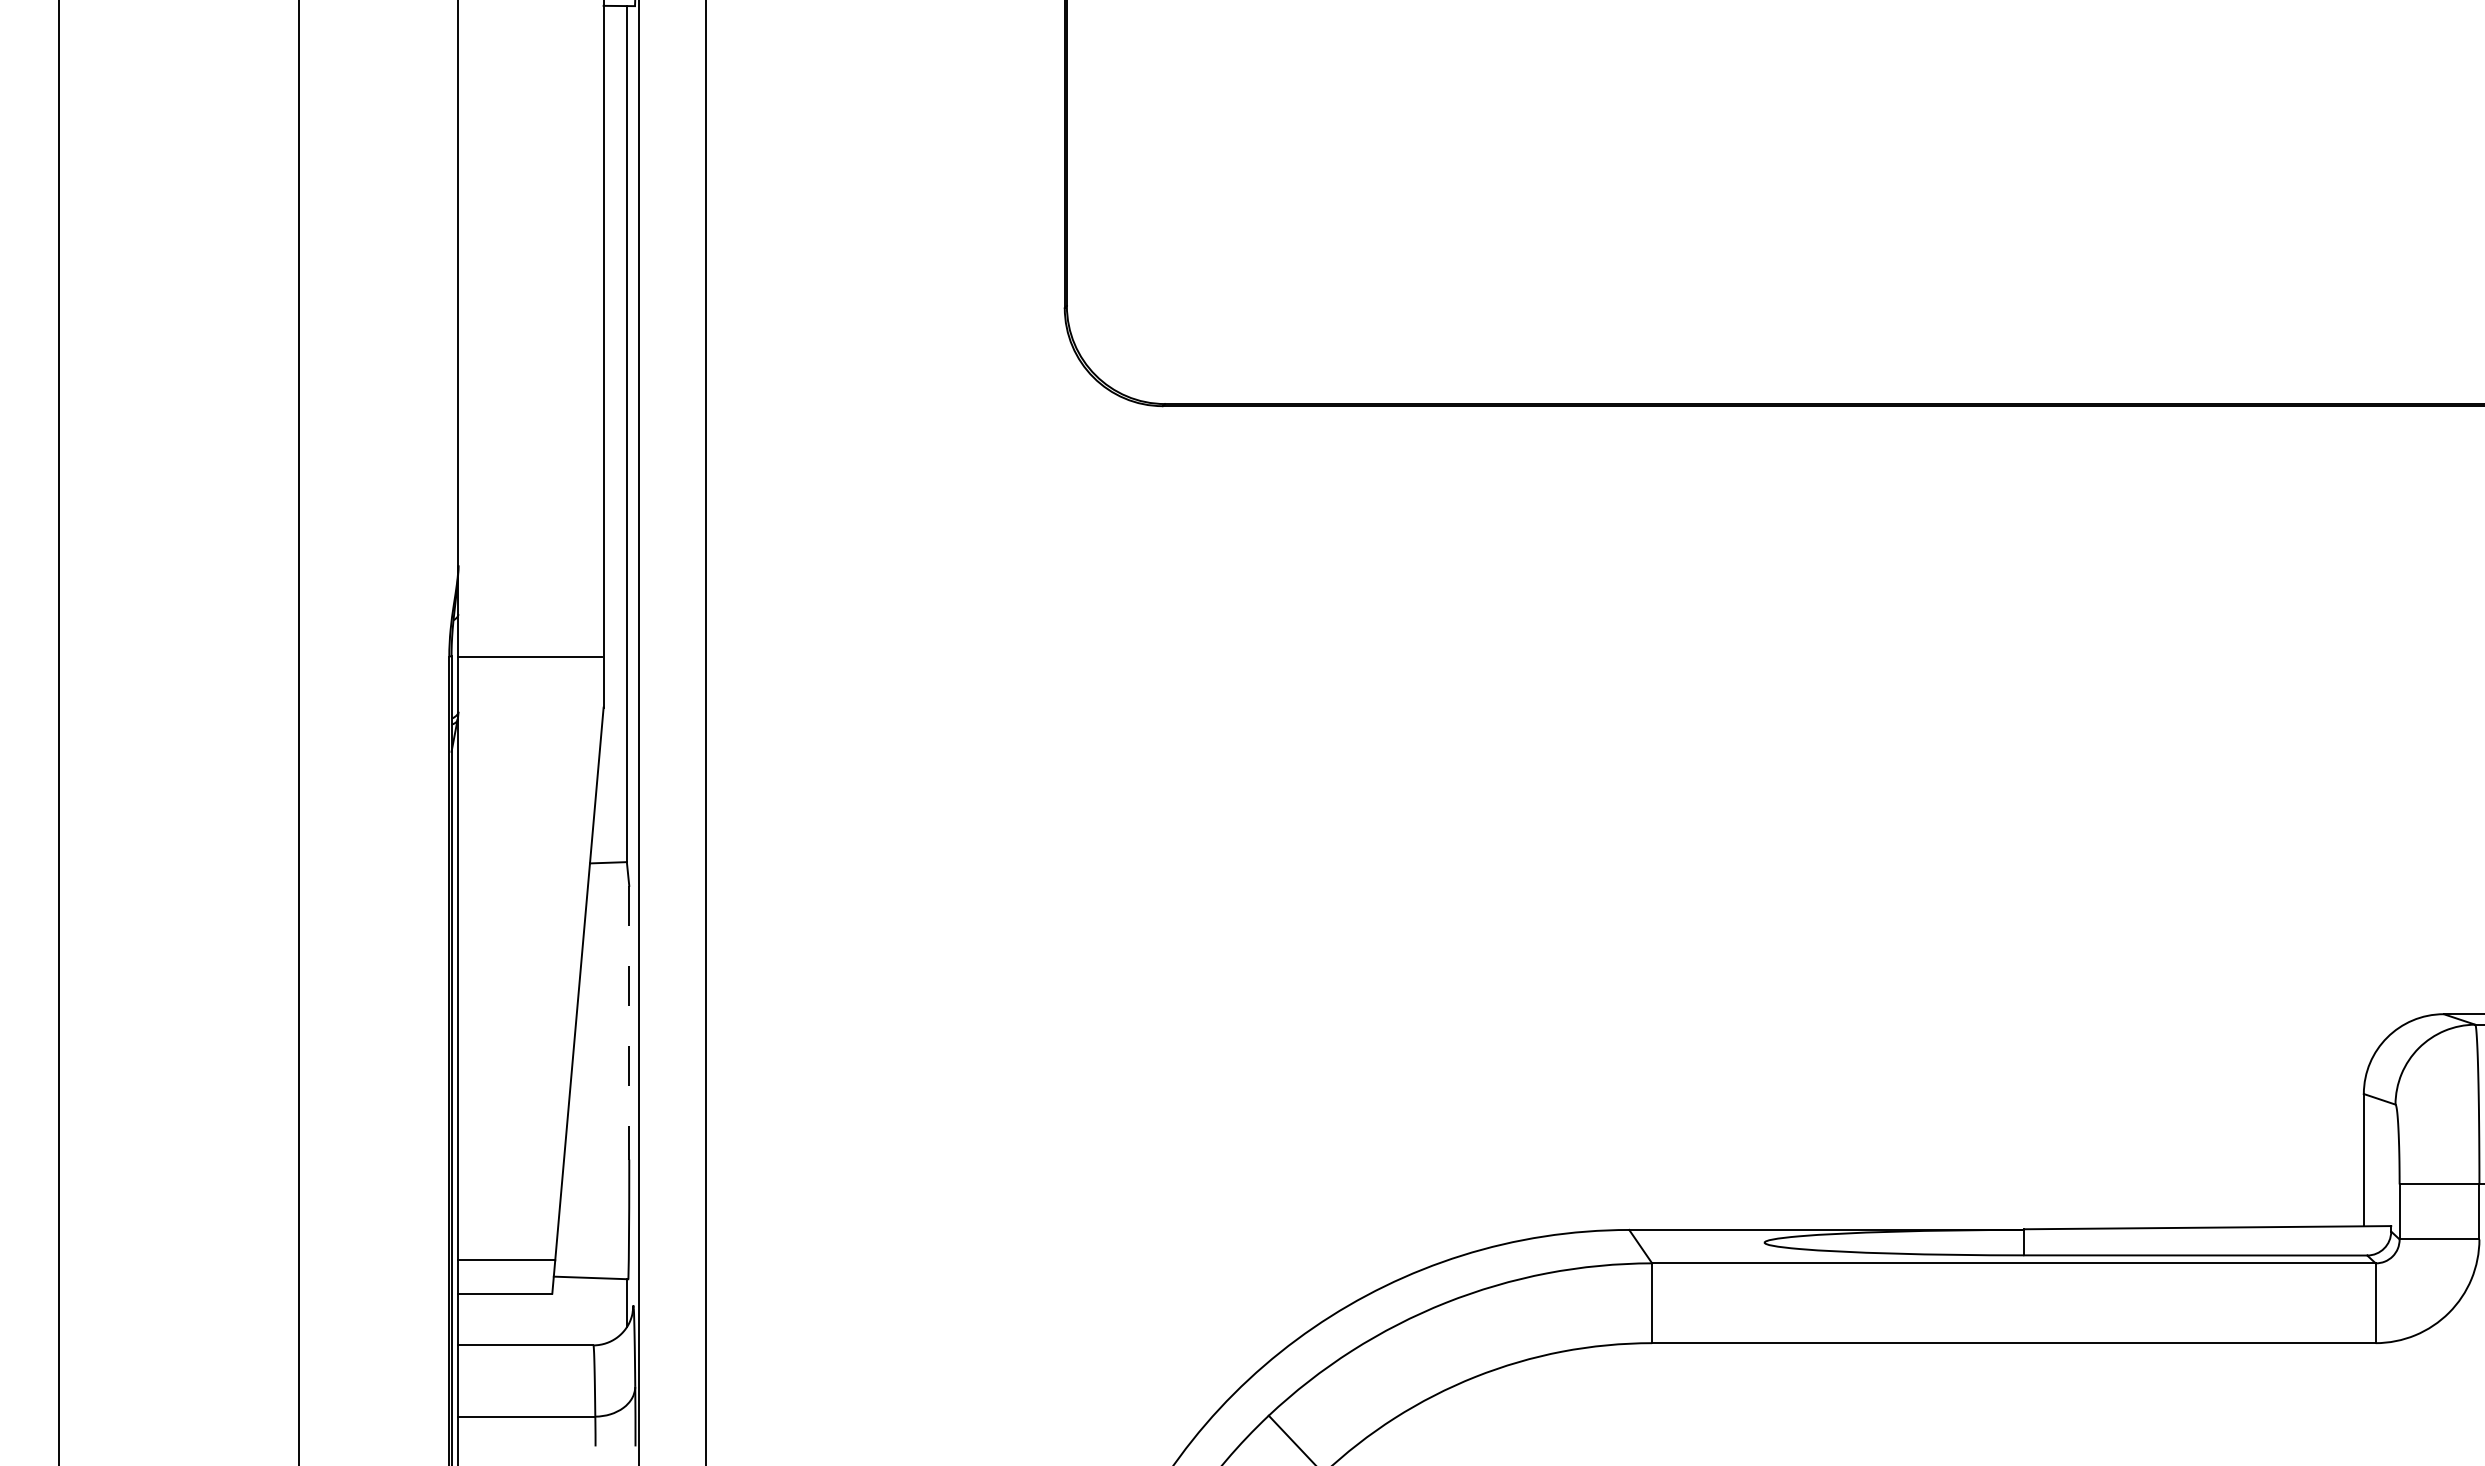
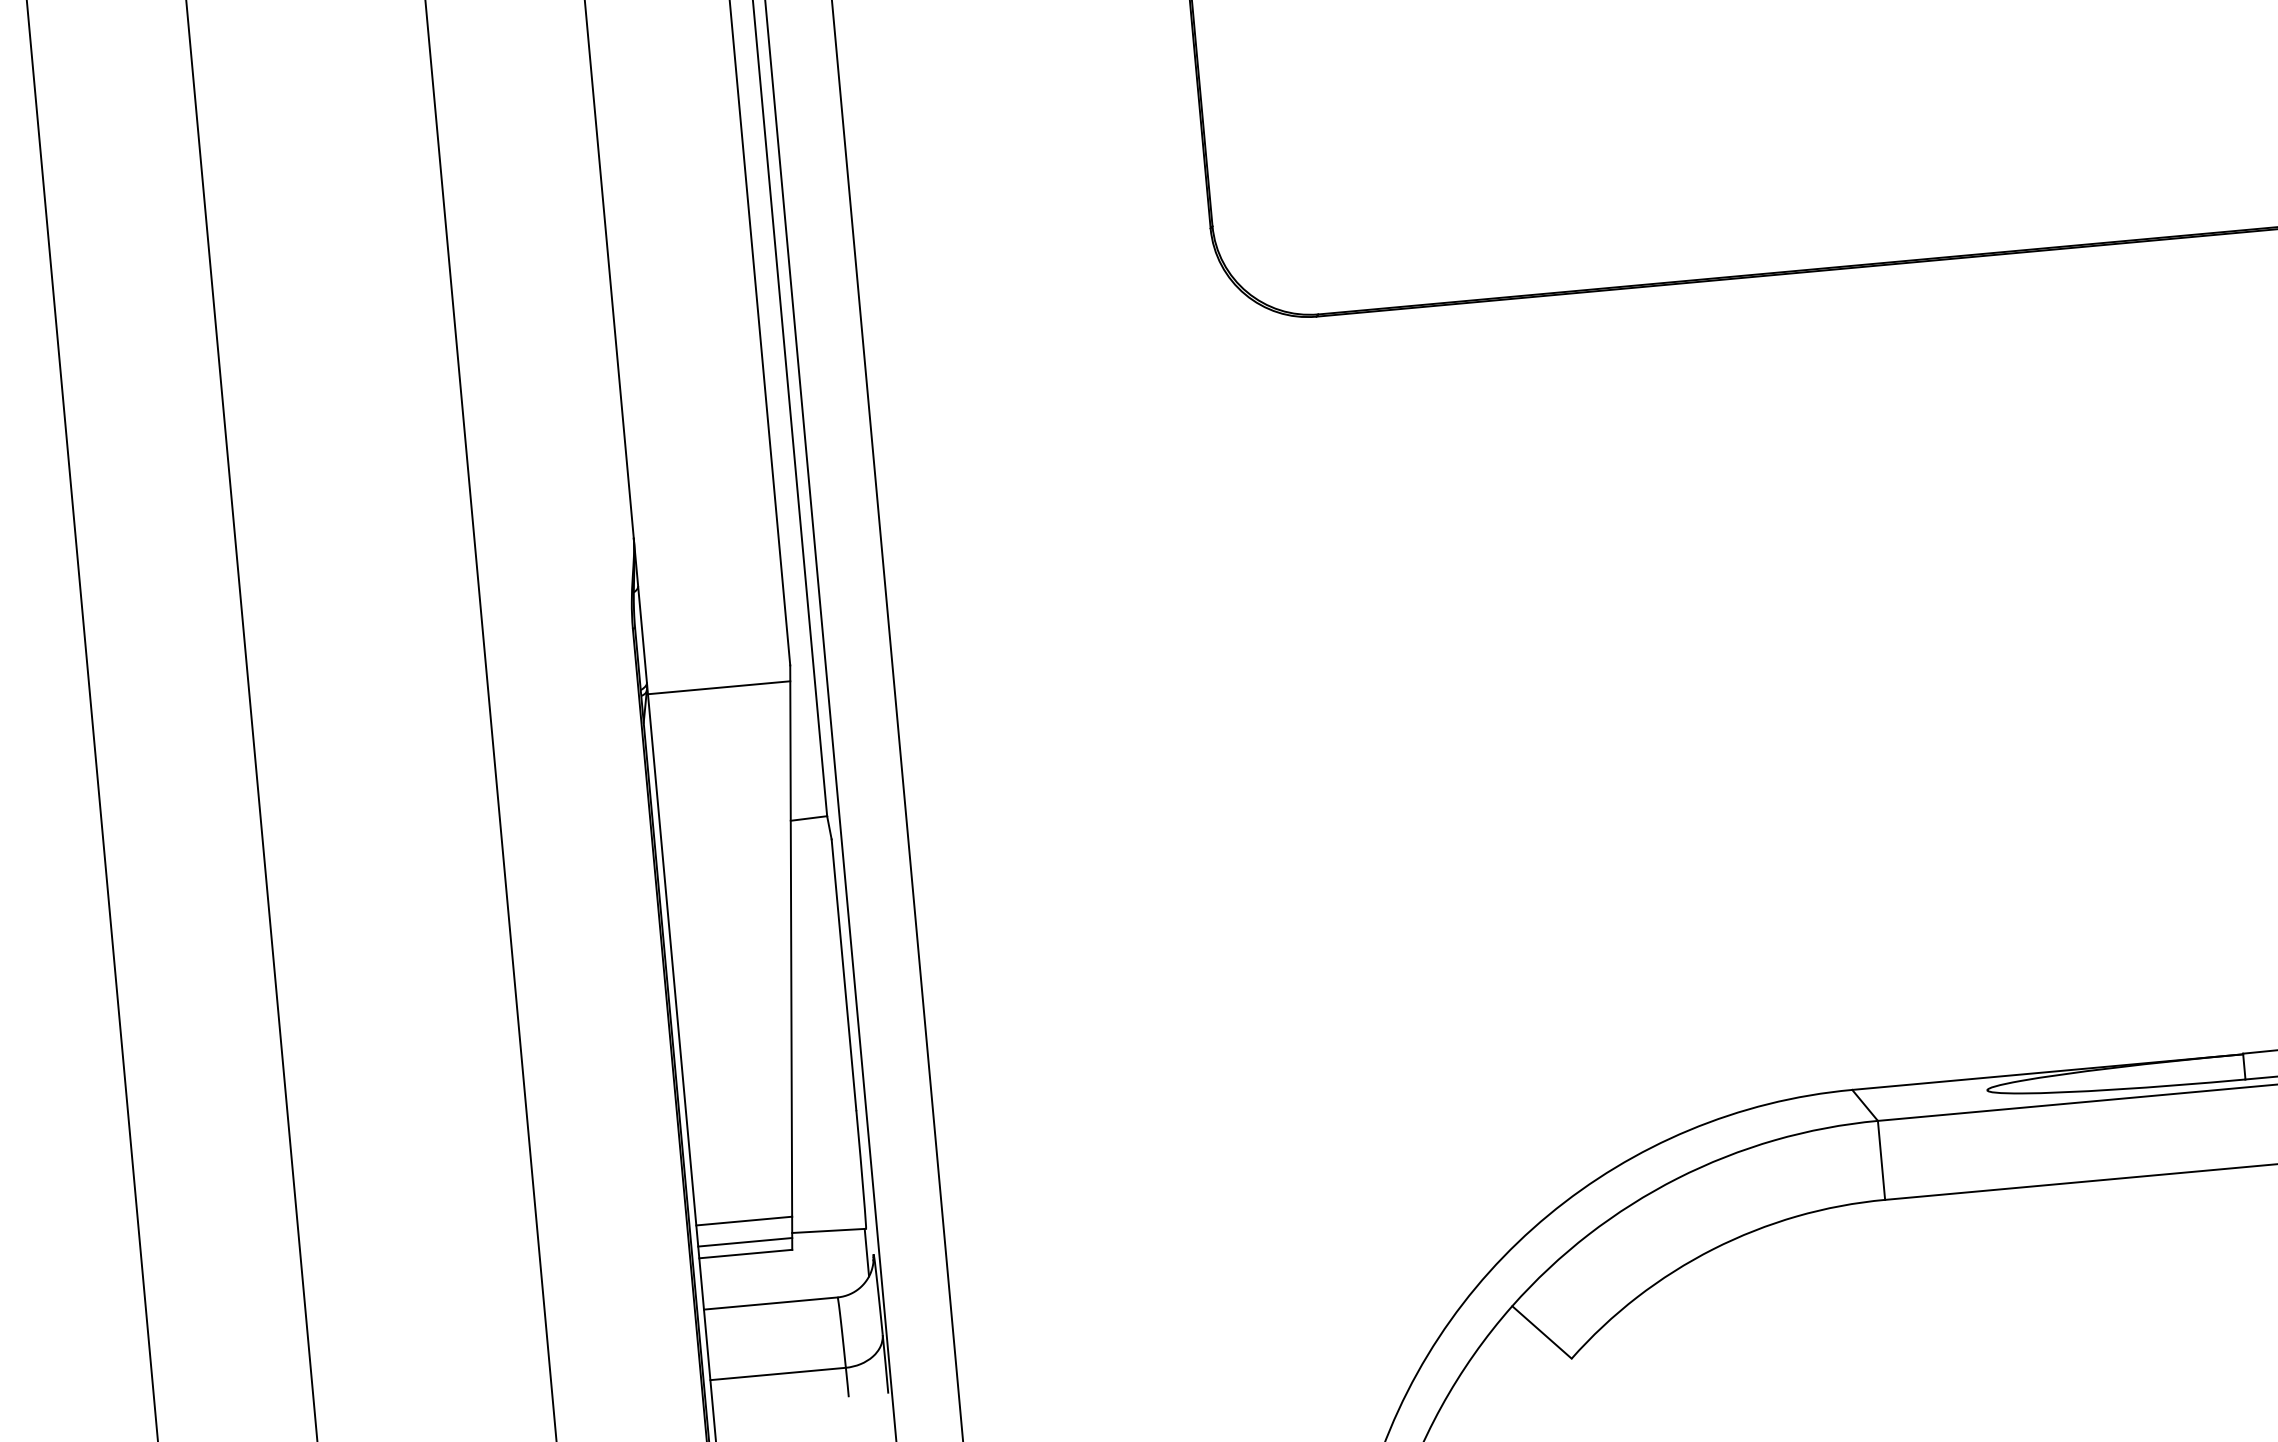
line: (530, 656) -> (719, 687), moved
line: (629, 1022) -> (844, 974), dashed -> solid
line: (505, 1281) -> (744, 1242), added

